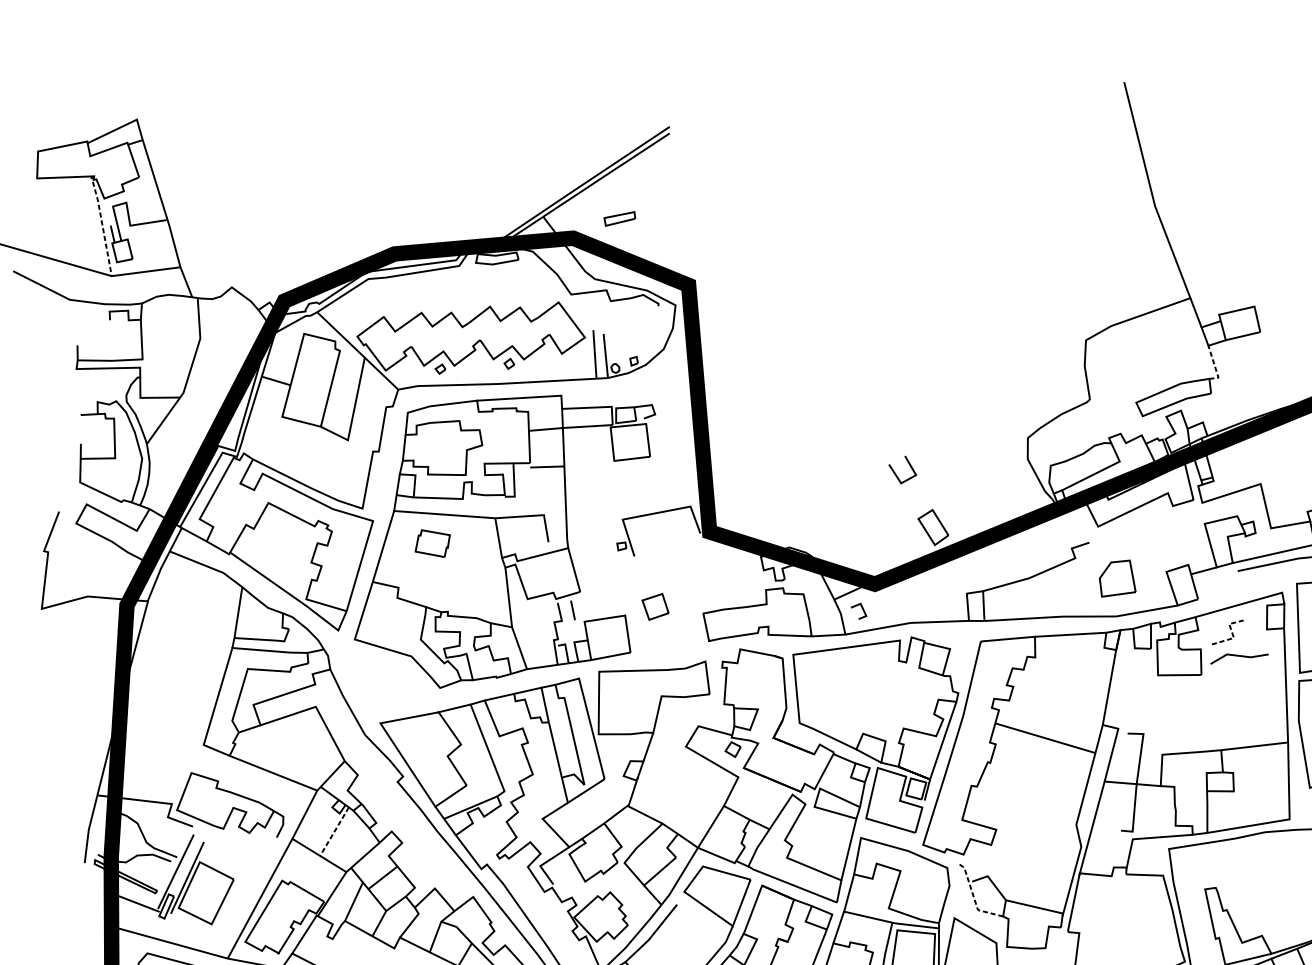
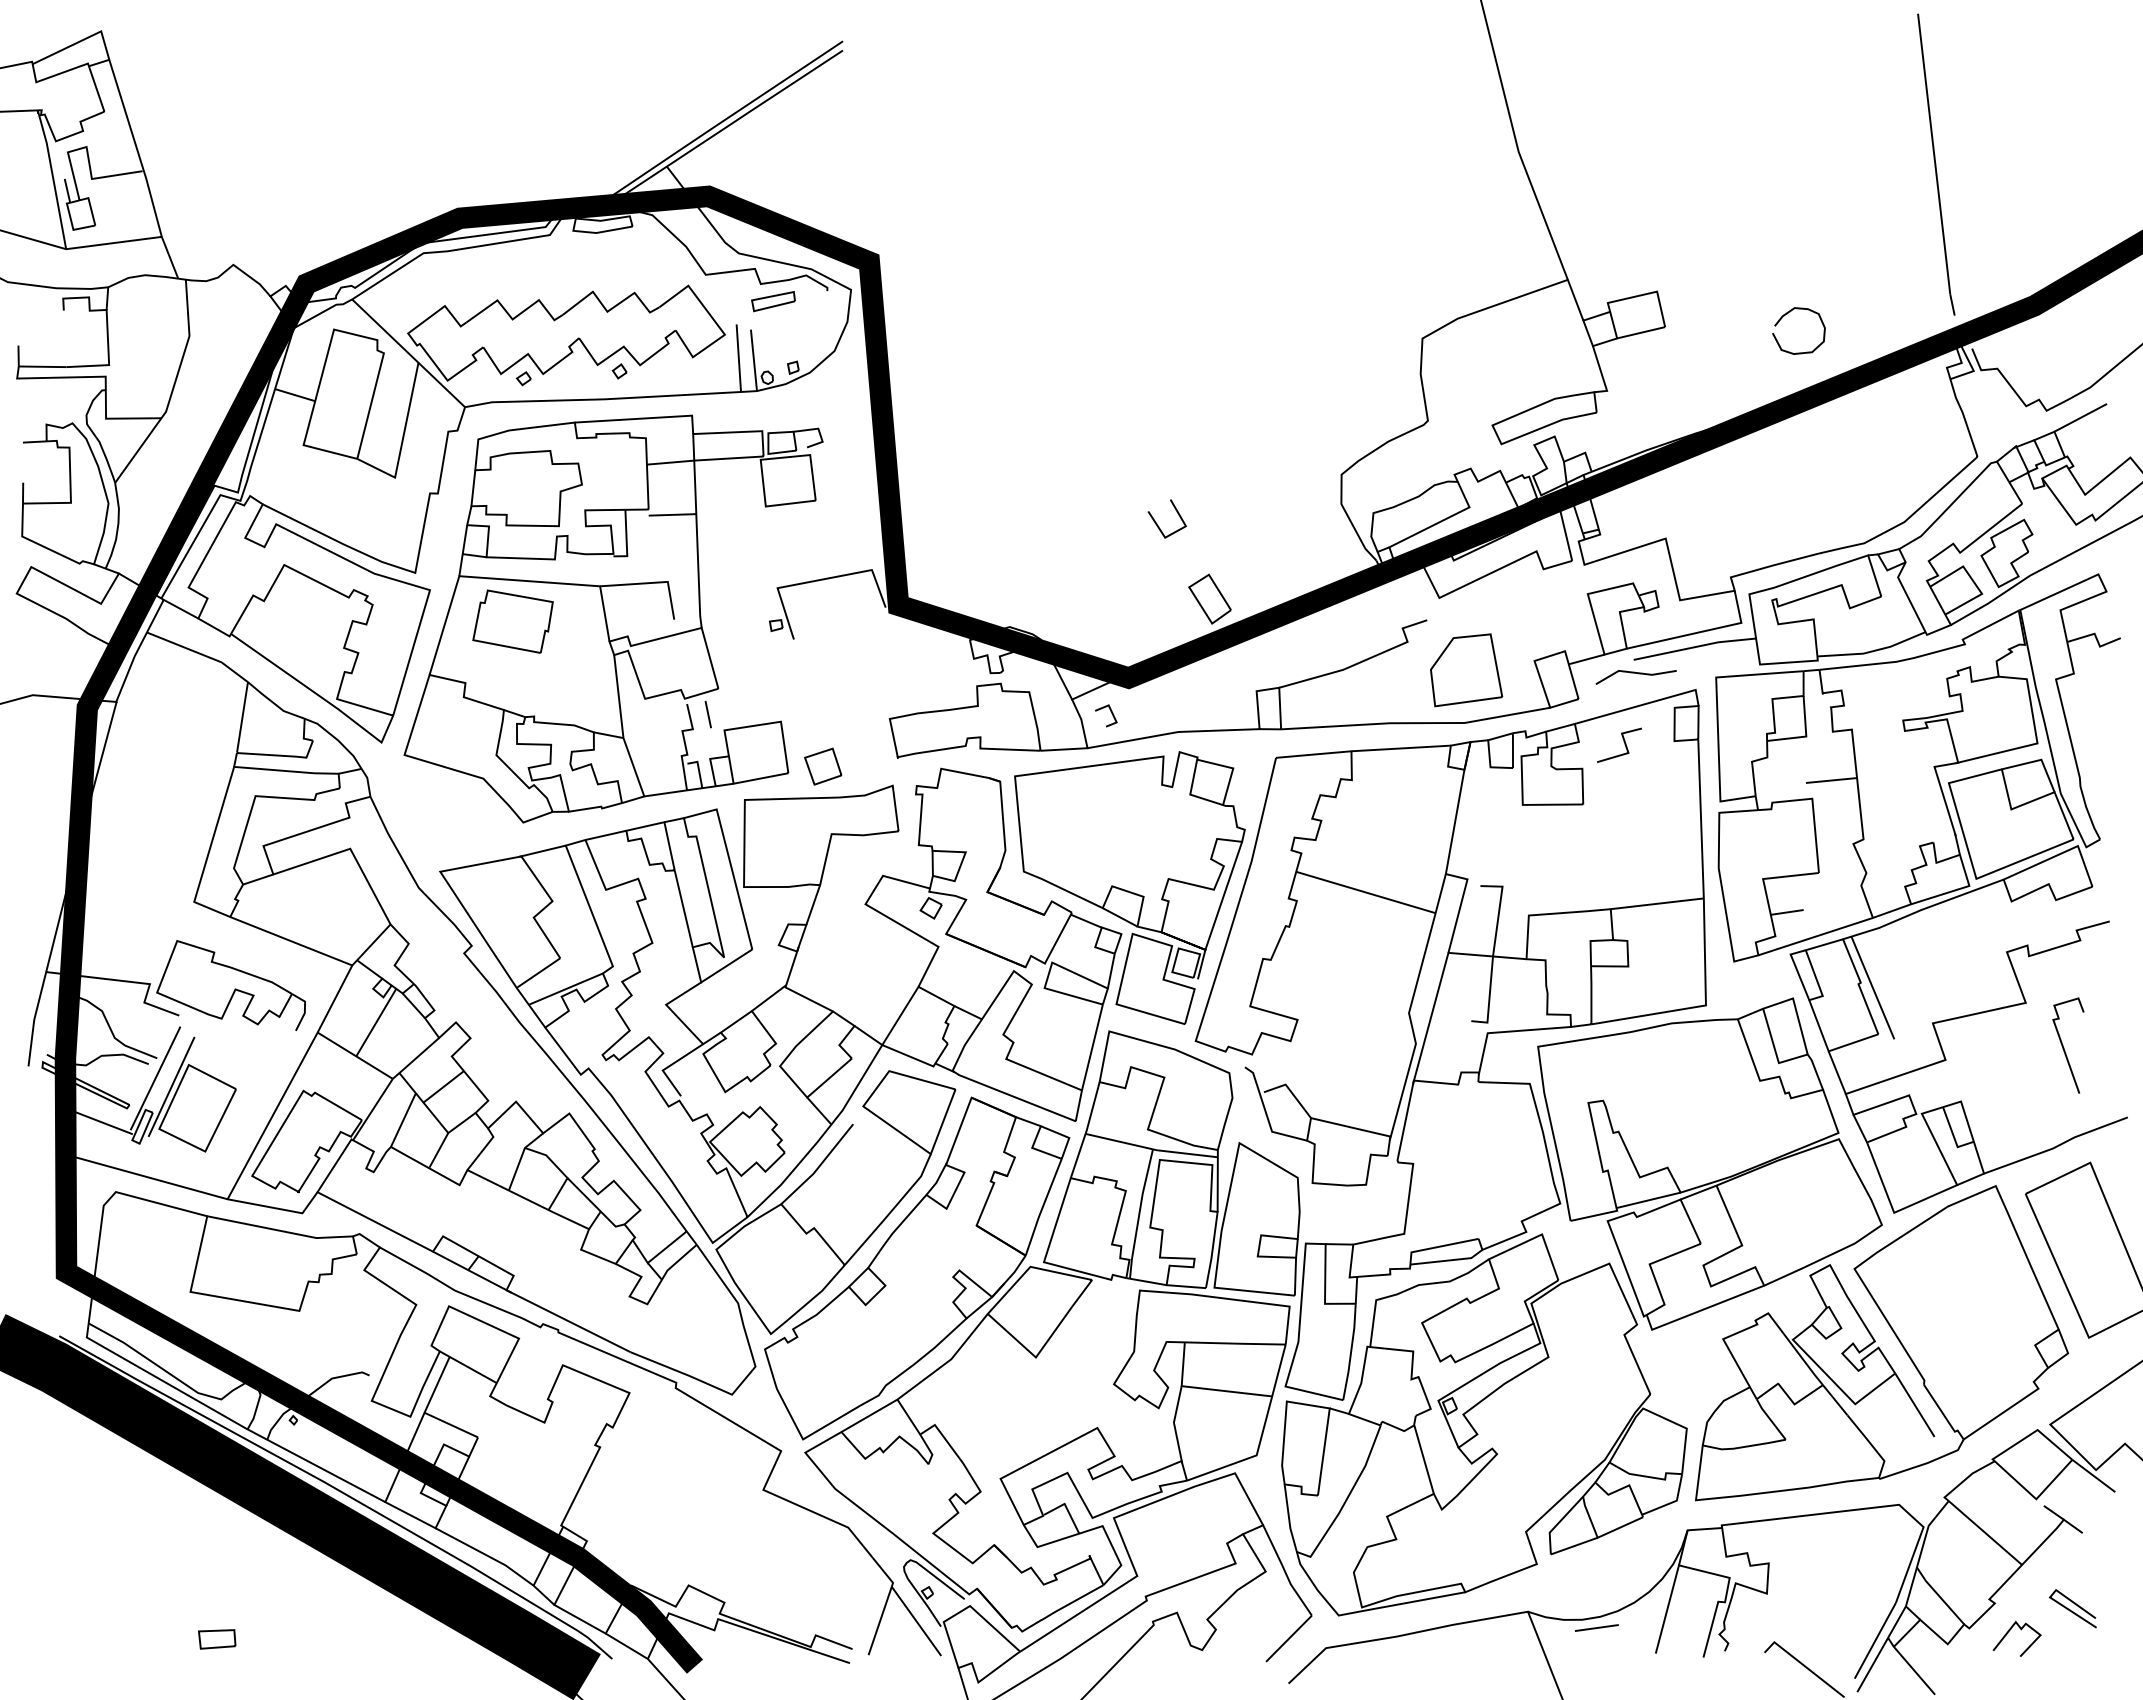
part: (619, 218) -> (773, 301), moved
line: (101, 223) -> (52, 176), dashed -> solid
line: (1214, 365) -> (1601, 373), dashed -> solid
part: (432, 543) -> (512, 621), size x1.67
part: (1117, 578) -> (1466, 670), size x1.43
part: (655, 606) -> (823, 766), moved
line: (1233, 635) -> (1627, 749), dashed -> solid
line: (1239, 656) -> (1635, 673), moved
line: (334, 832) -> (376, 1023), dashed -> solid
line: (973, 897) -> (1266, 1114), dashed -> solid

